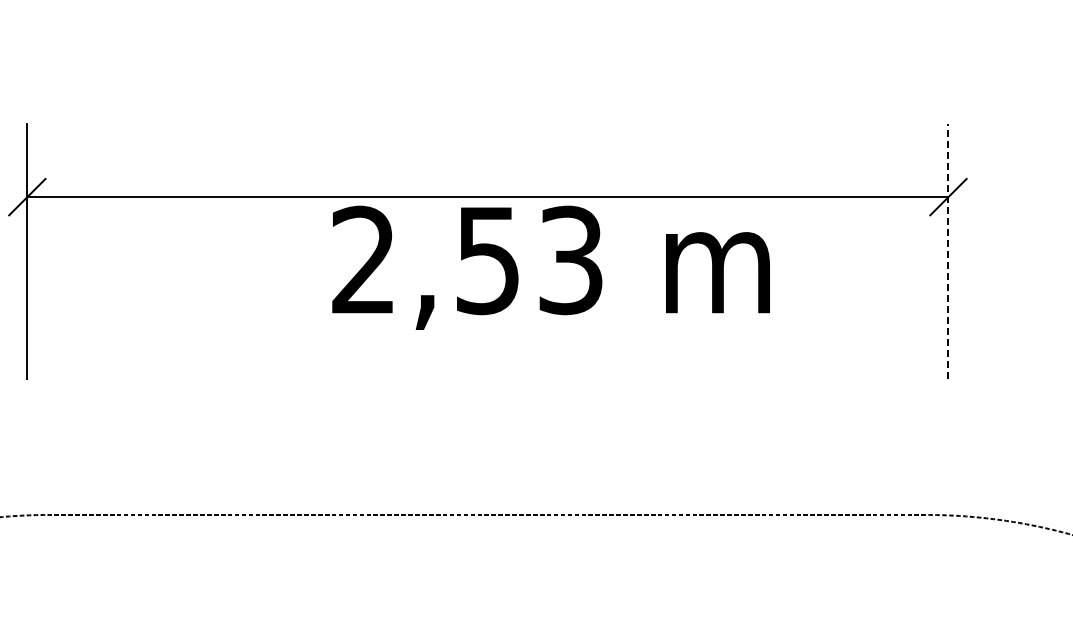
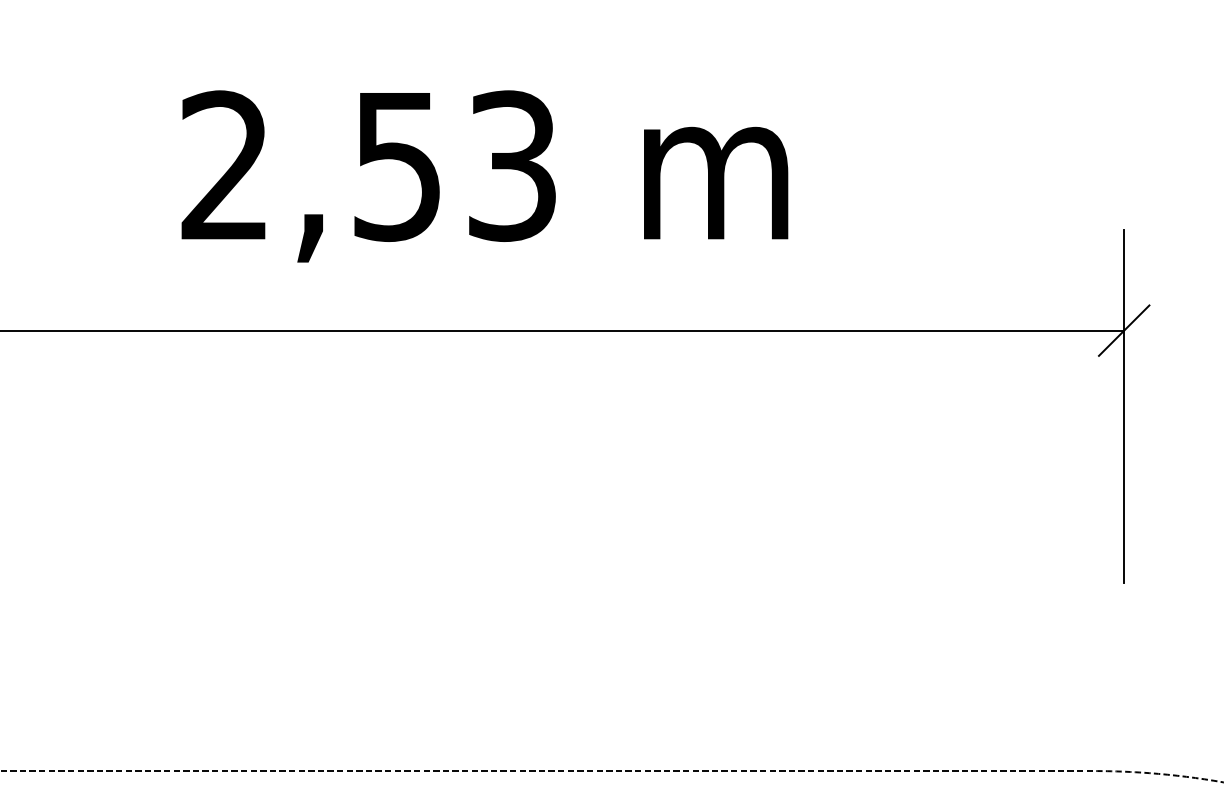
line: (948, 251) -> (1124, 405), dashed -> solid
text: (550, 267) -> (484, 175), moved

